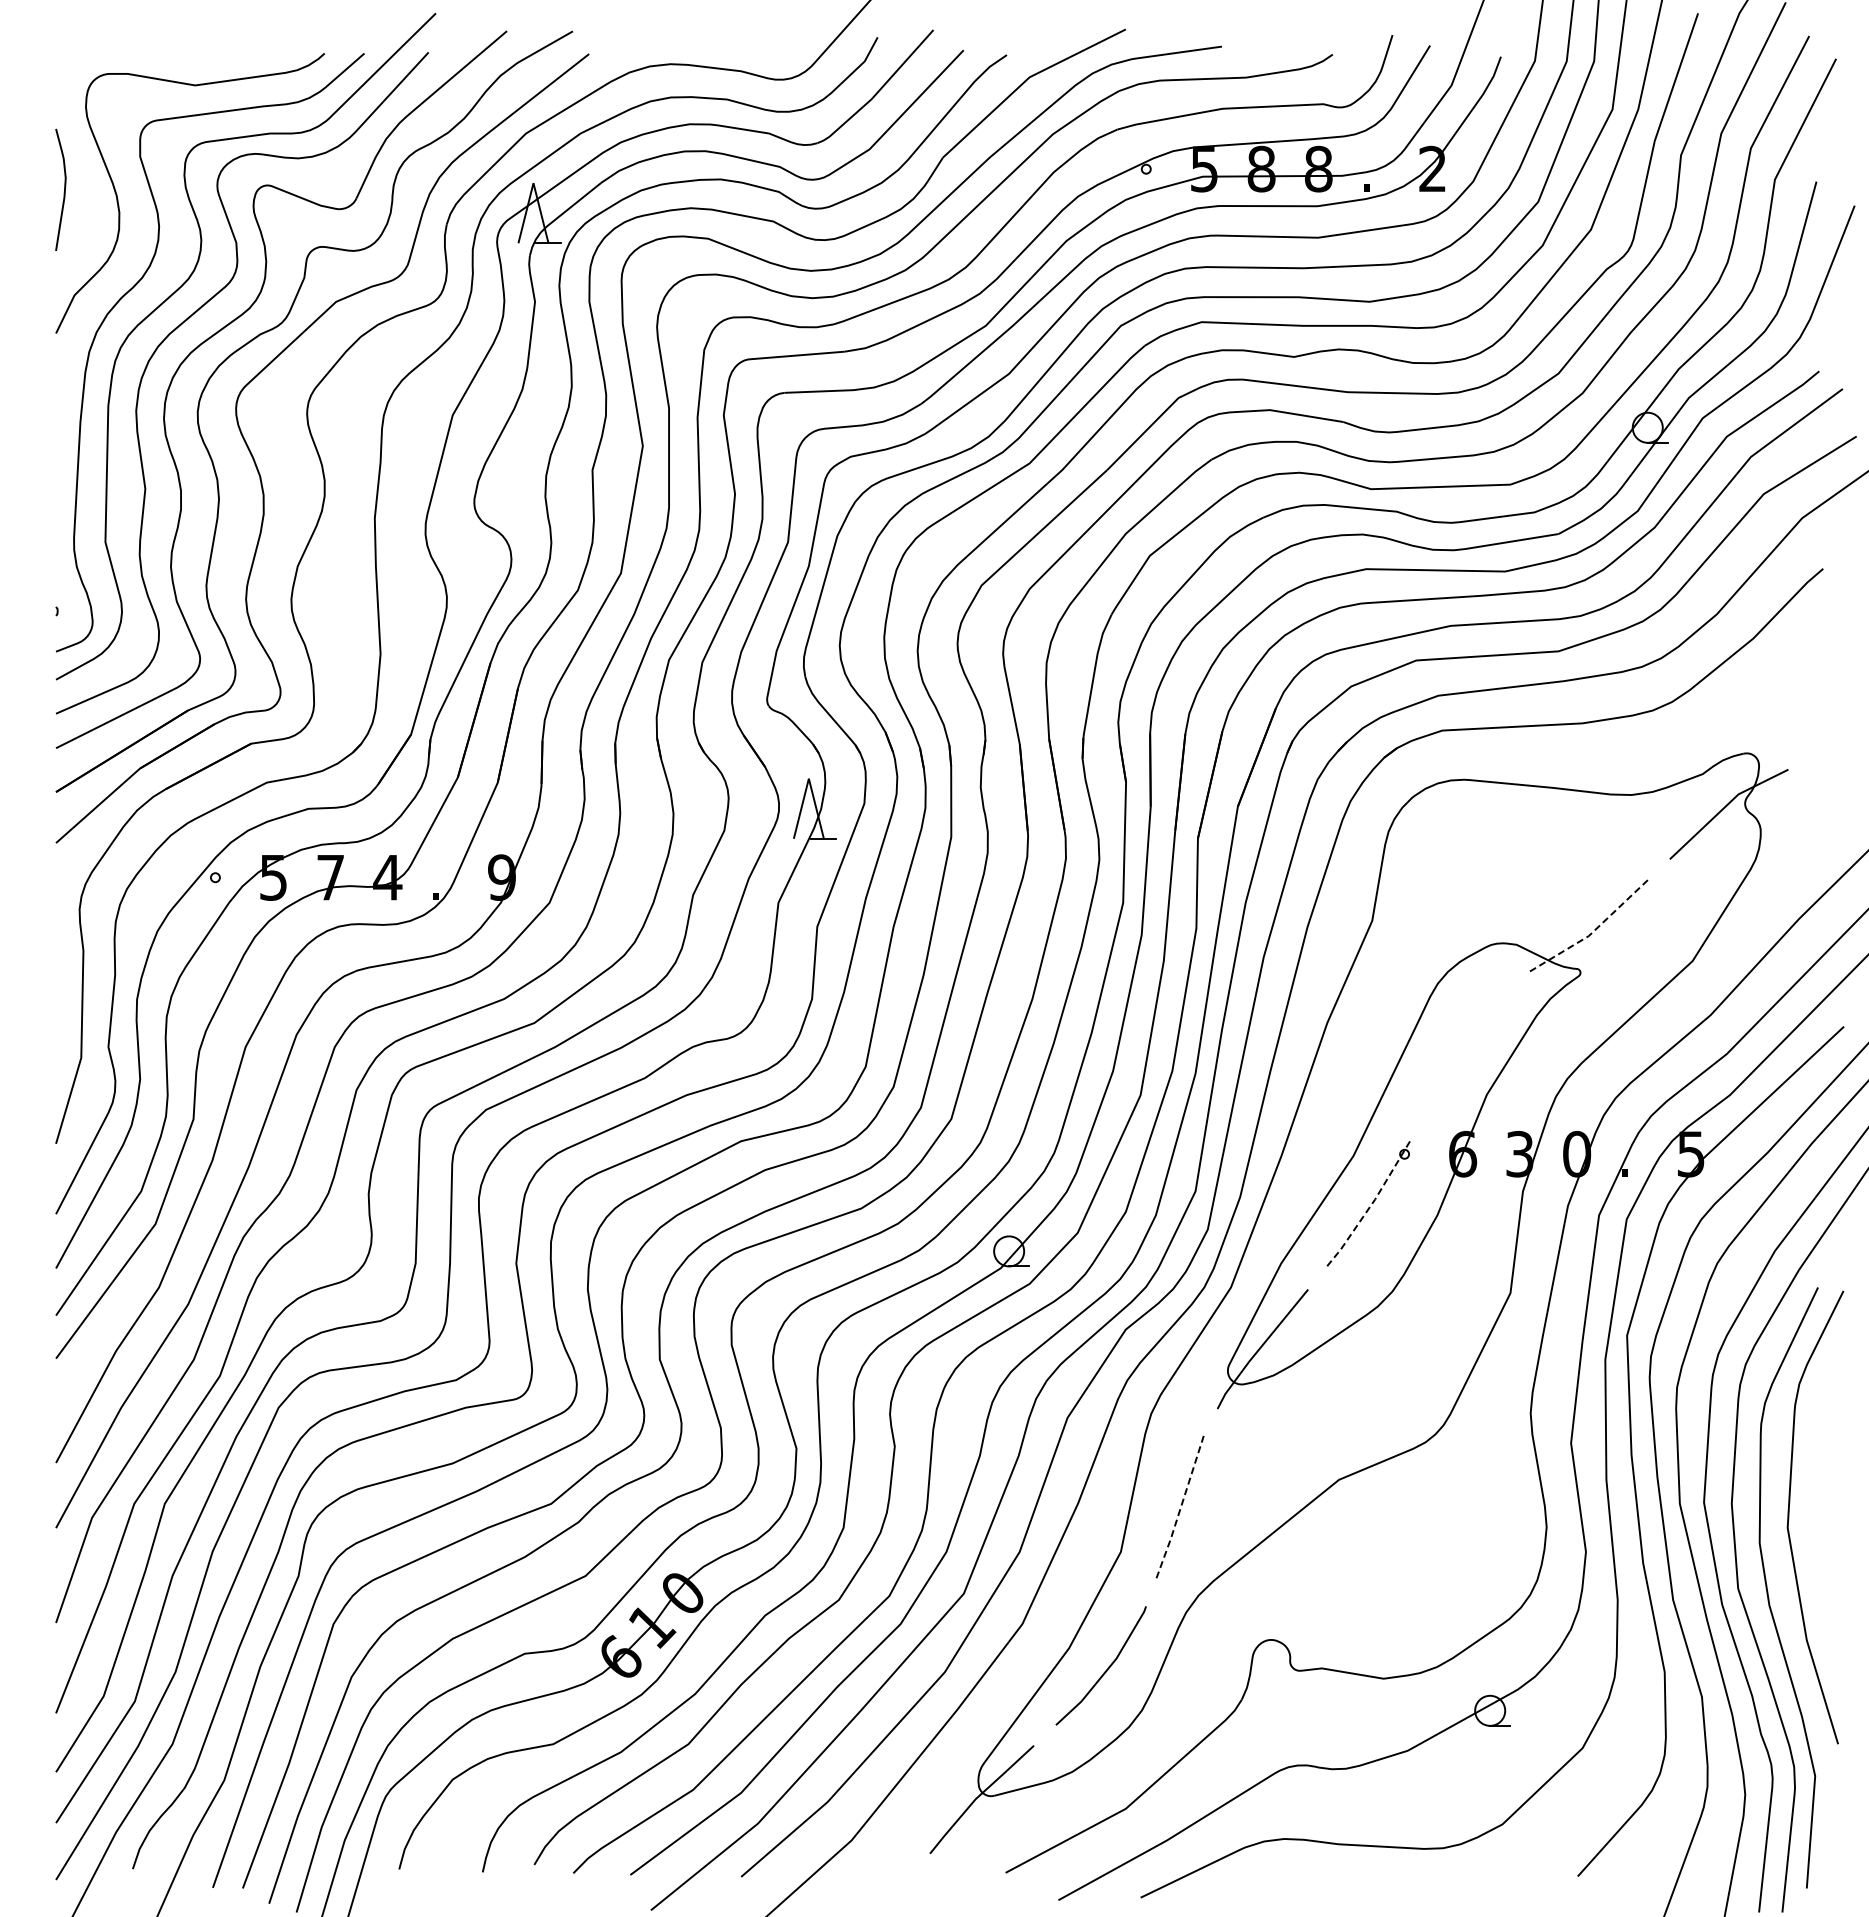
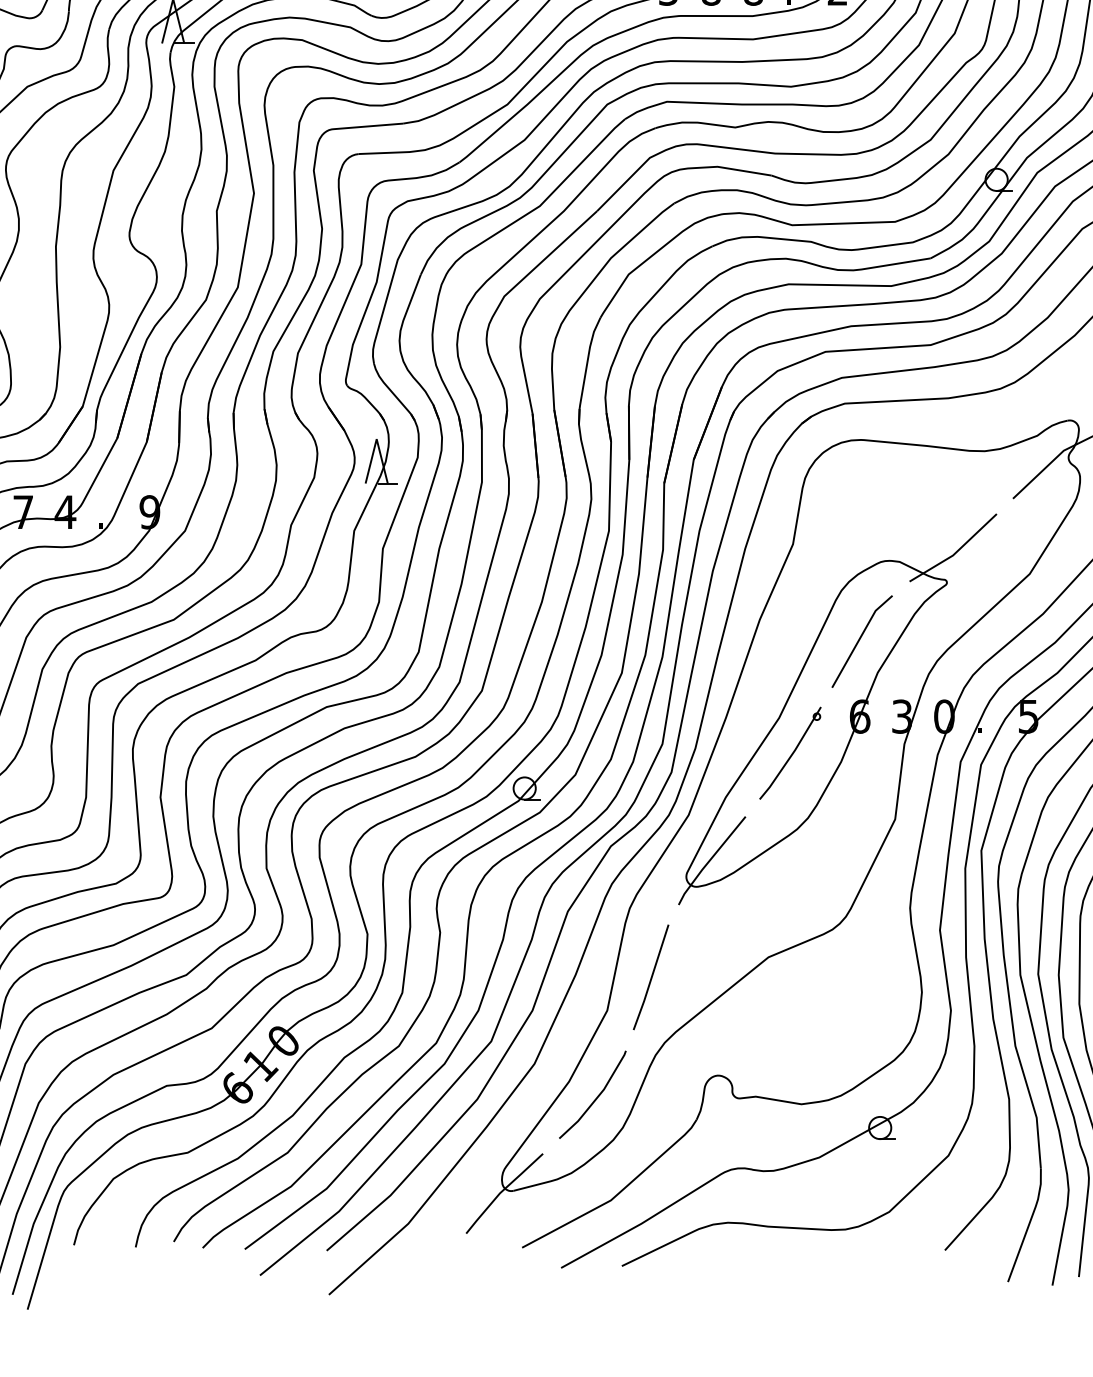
line: (1593, 932) -> (956, 552), dashed -> solid
line: (1462, 1051) -> (859, 640), added
line: (1371, 1205) -> (792, 754), dashed -> solid
line: (1180, 1507) -> (651, 977), dashed -> solid

